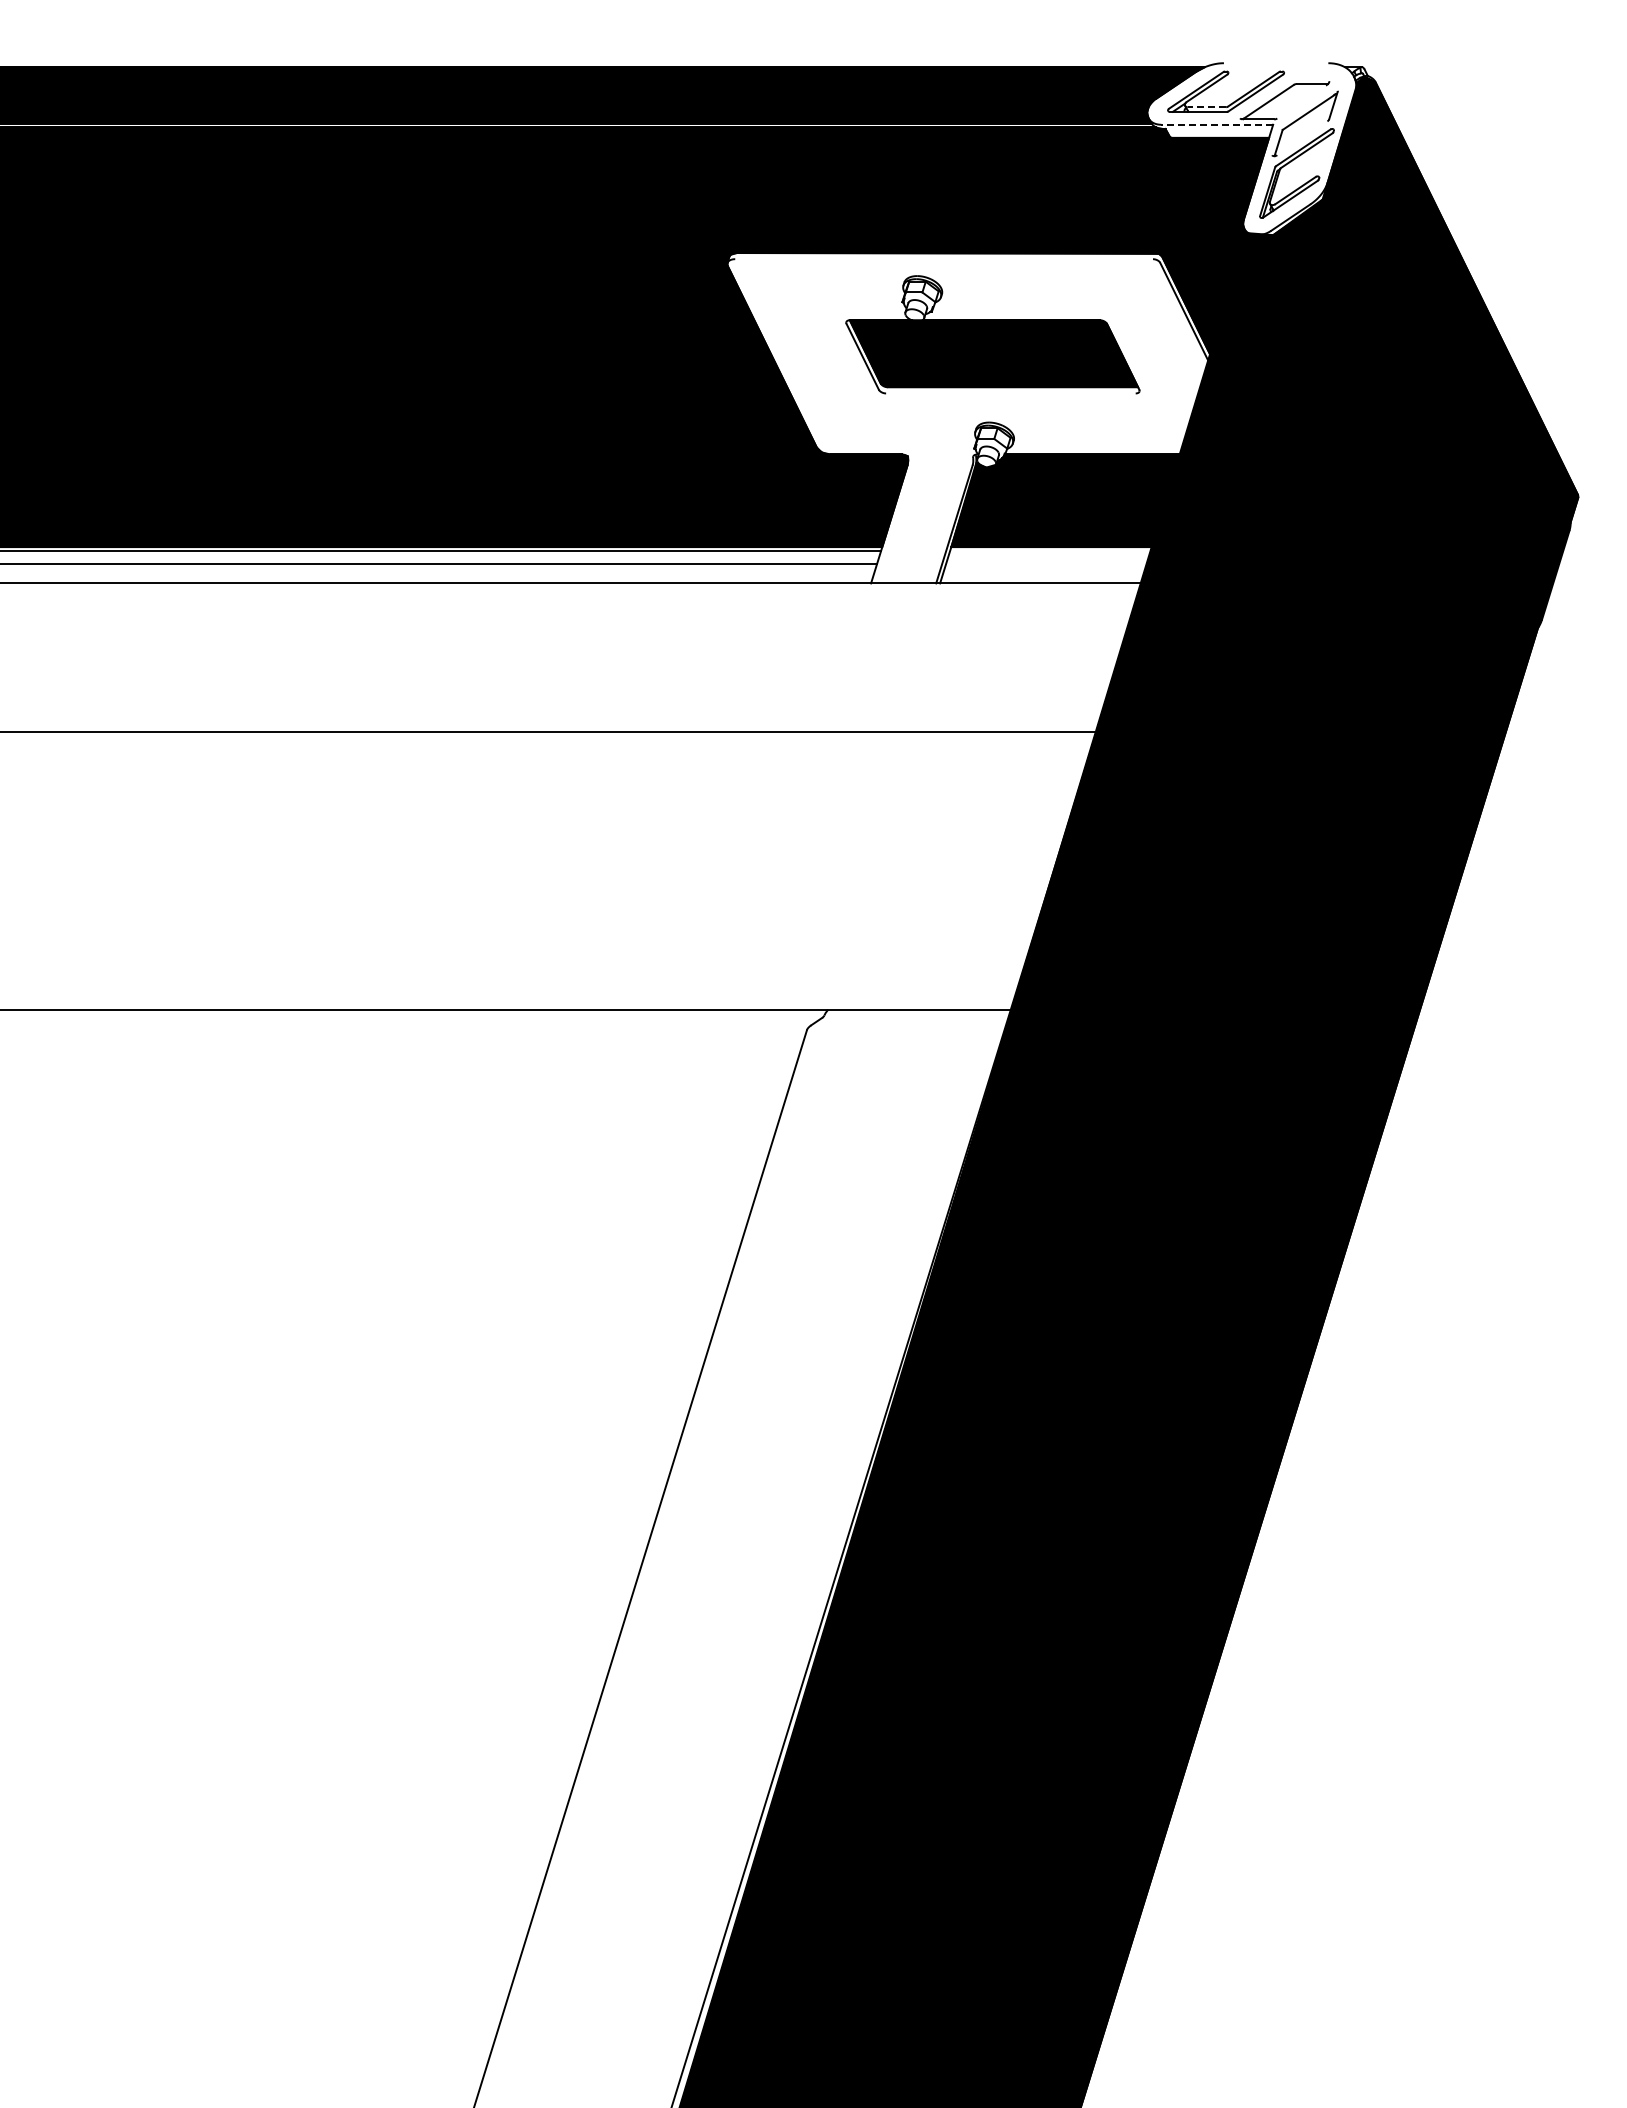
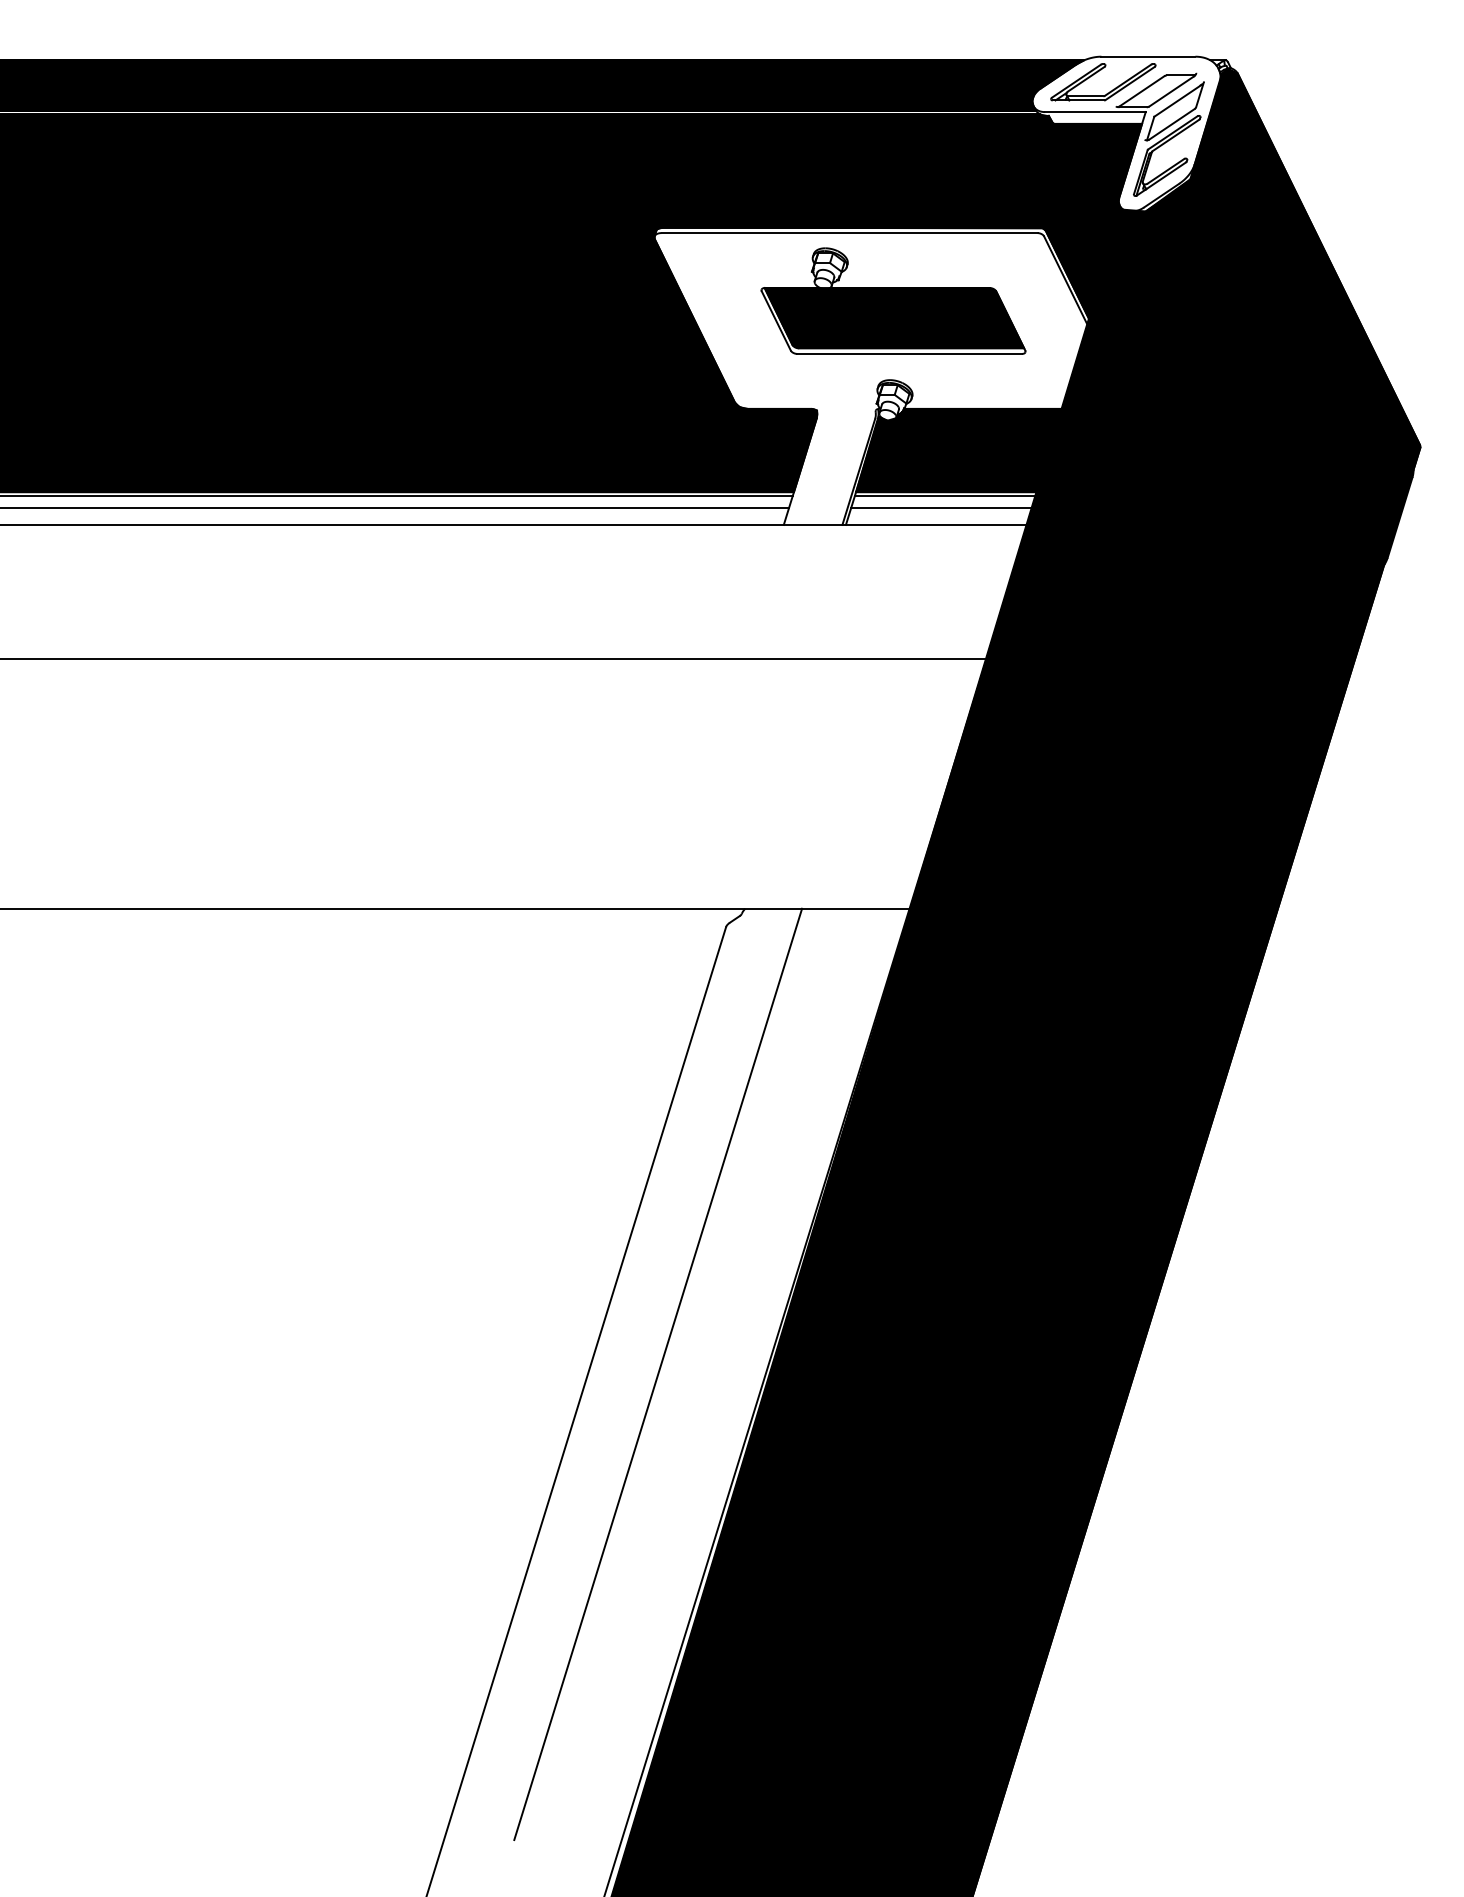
line: (1275, 63) -> (1147, 56), added
line: (1301, 101) -> (1171, 91), added
line: (1206, 107) -> (1085, 96), dashed -> solid
line: (1217, 124) -> (1095, 111), dashed -> solid
line: (1302, 138) -> (1172, 124), added
line: (944, 259) -> (849, 233), added
line: (1010, 393) -> (909, 353), added
line: (1051, 550) -> (946, 495), added
line: (1046, 564) -> (941, 507), added
line: (731, 1526) -> (658, 1373), added

